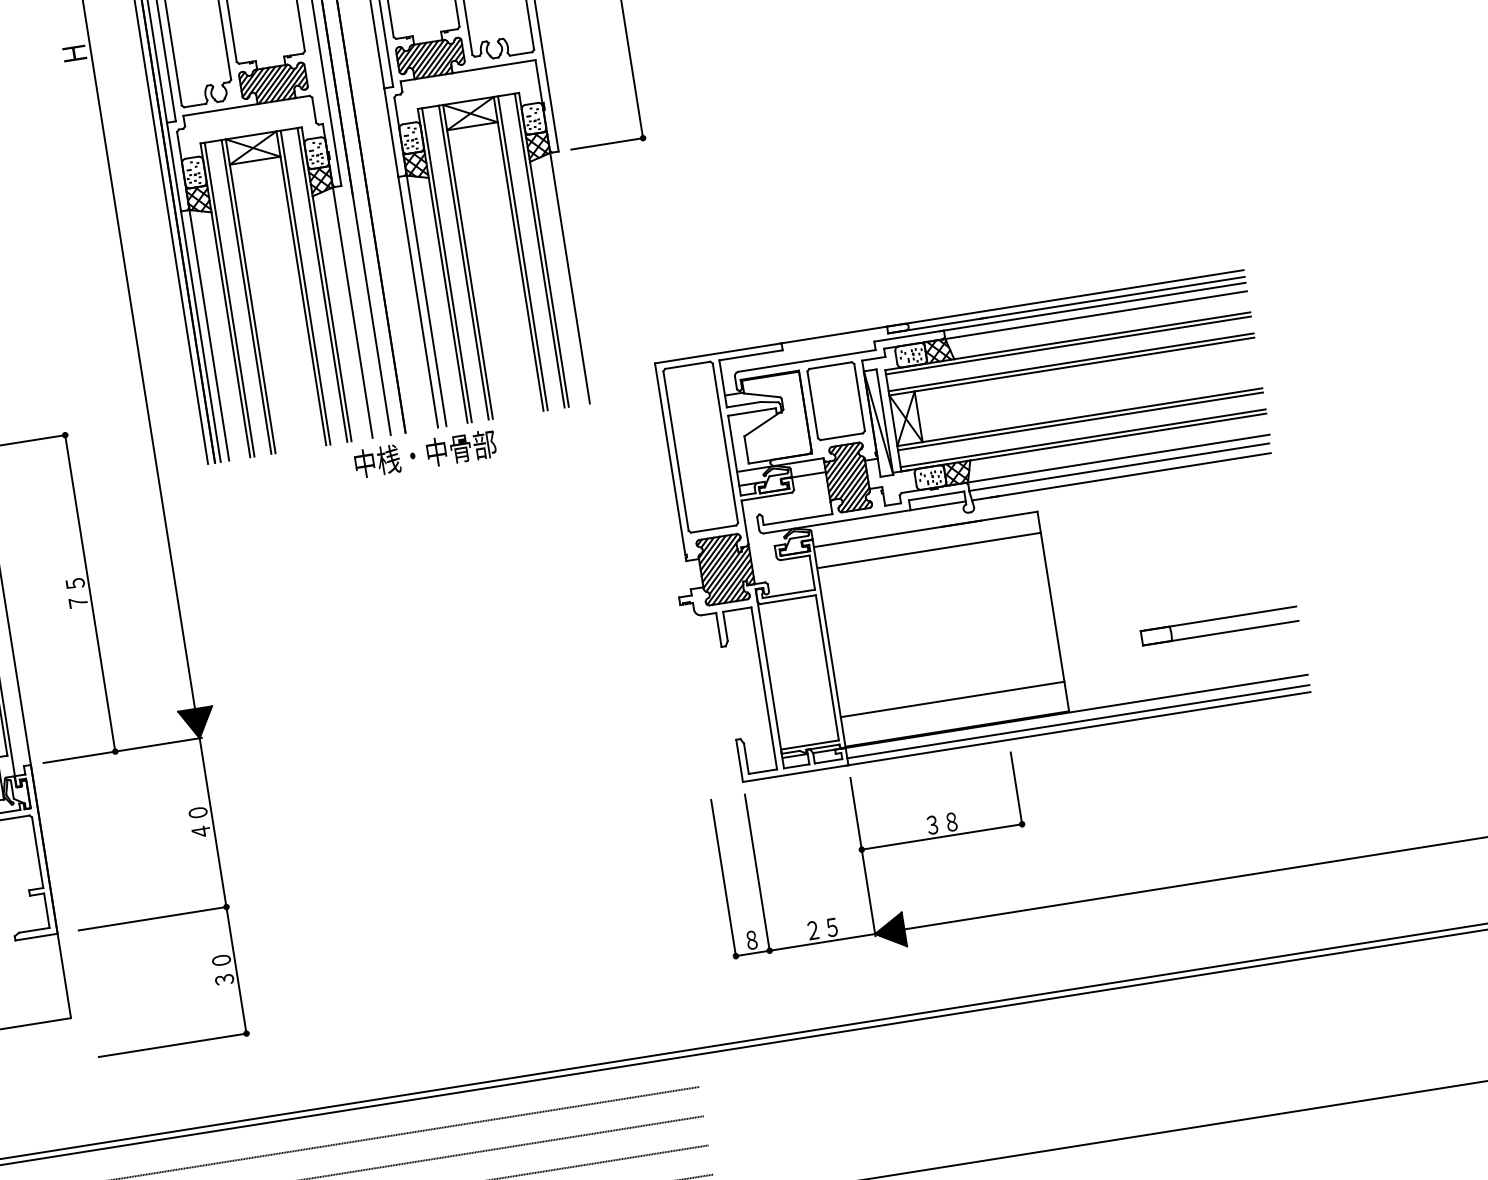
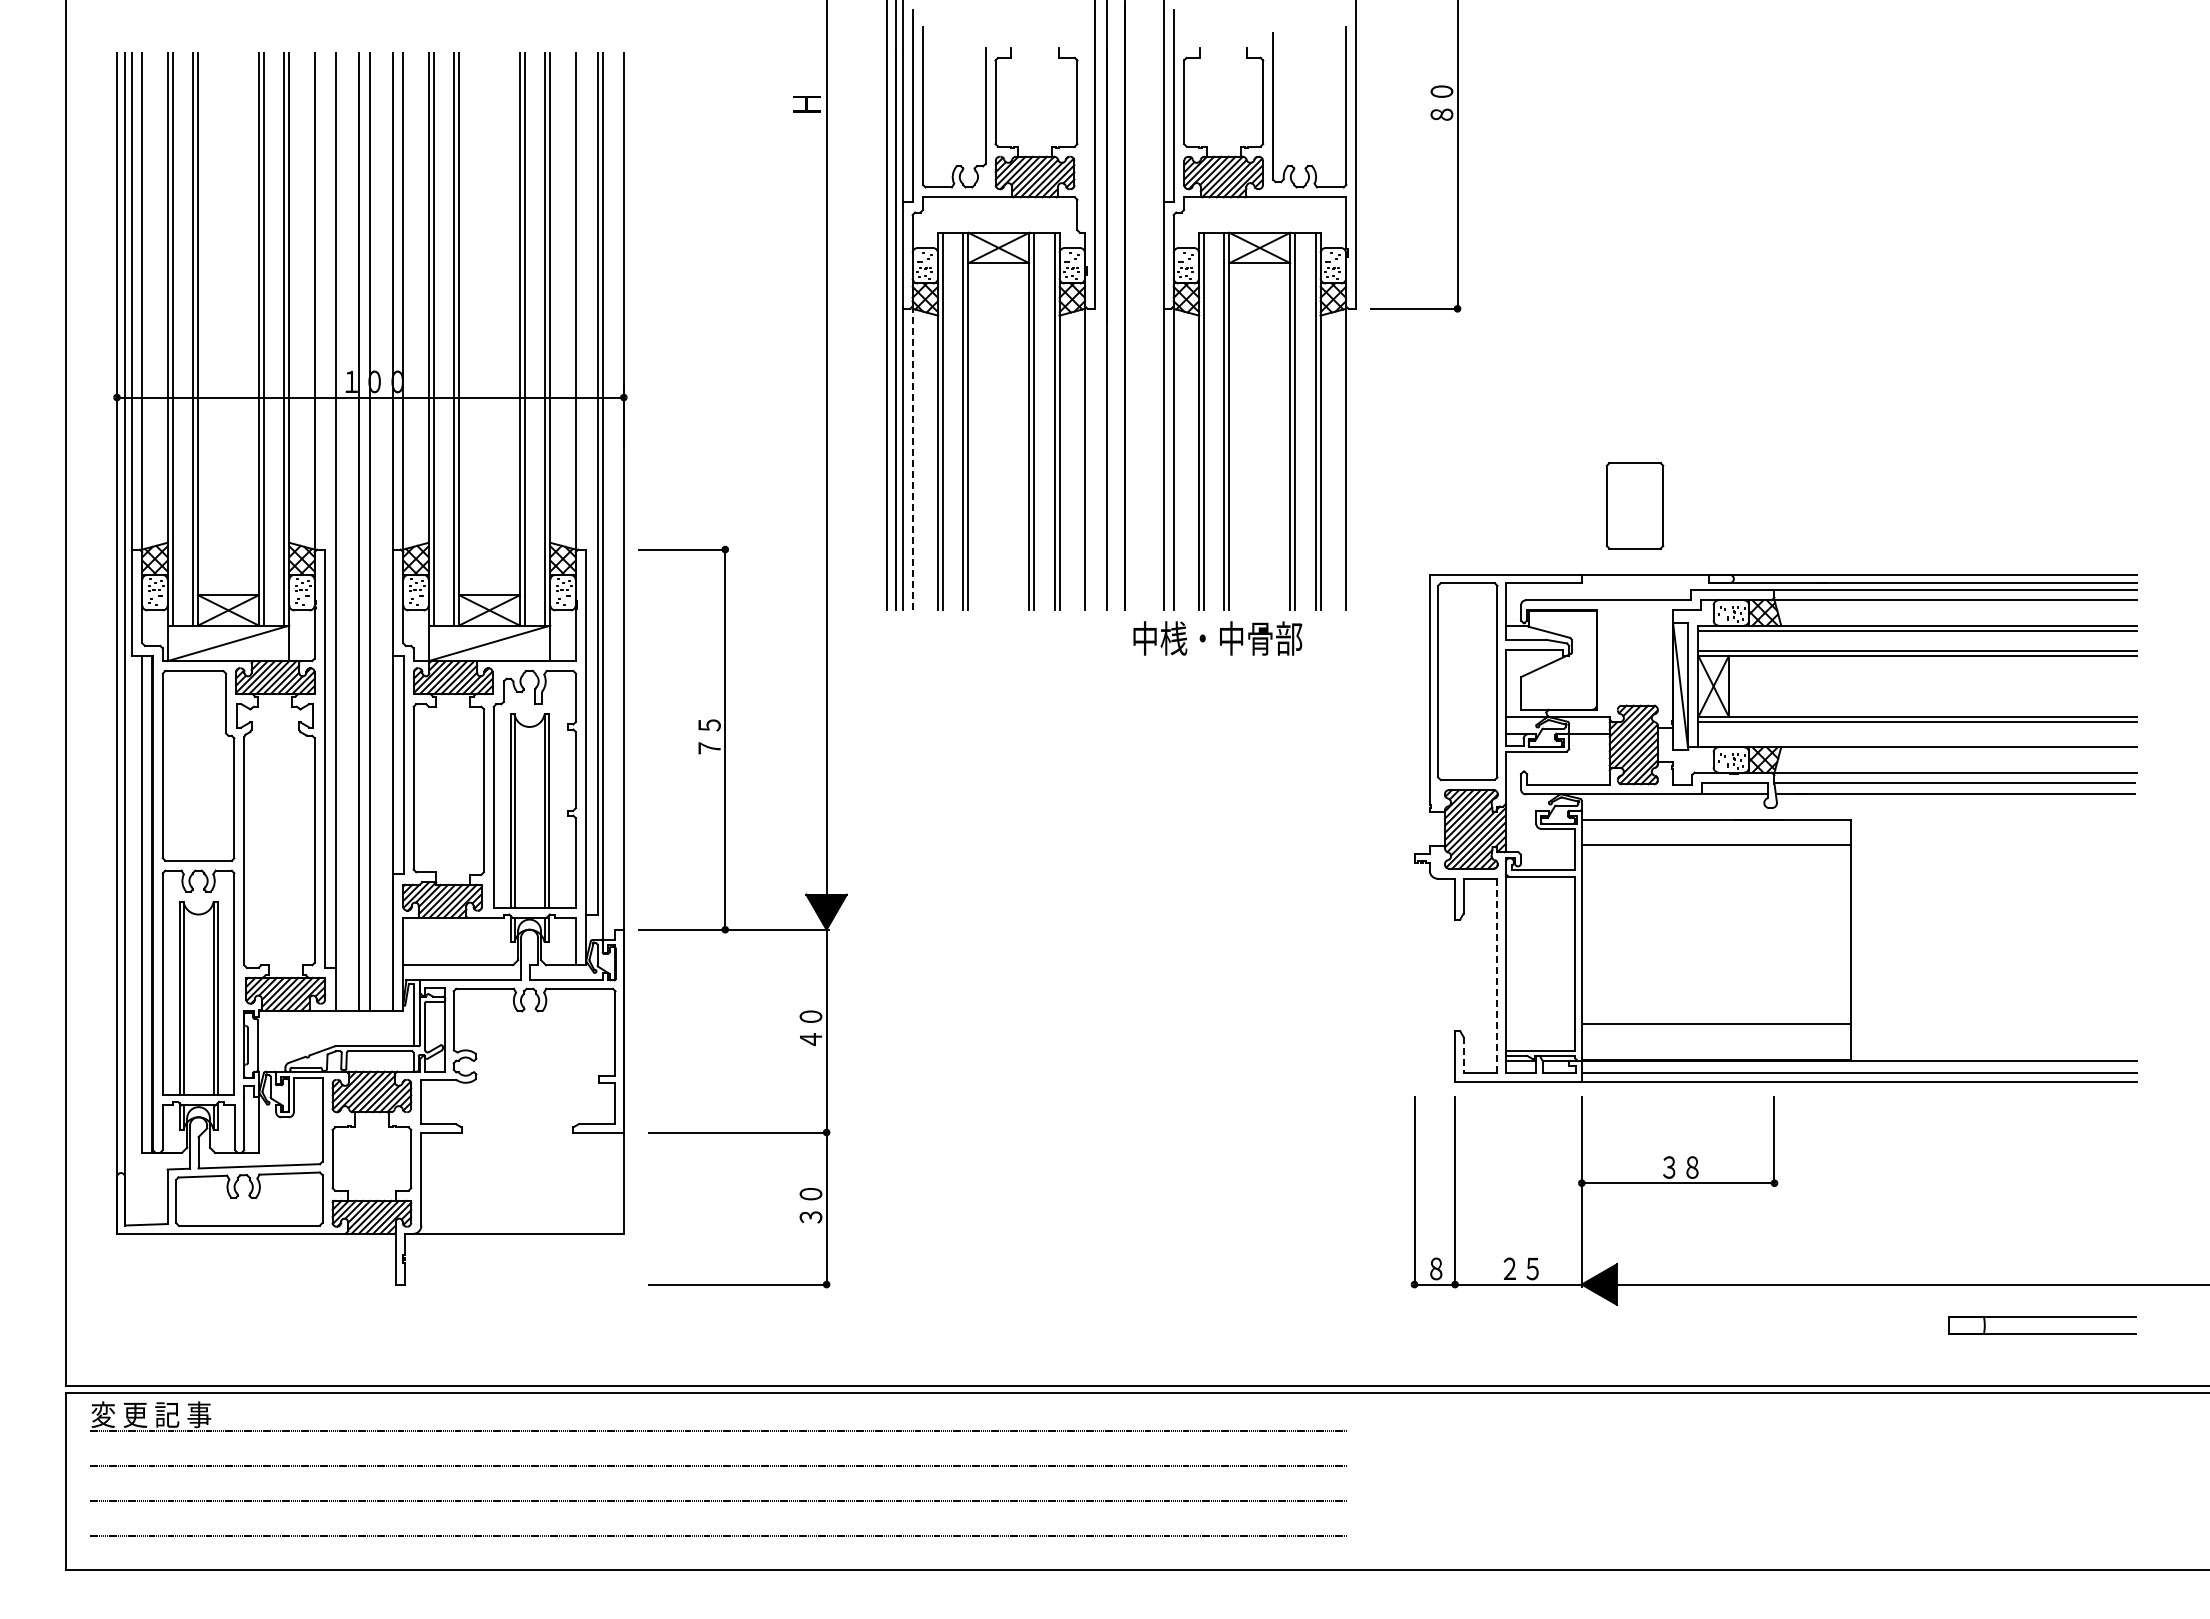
line: (209, 334) -> (912, 458), solid -> dashed
part: (835, 400) -> (1634, 505), moved
line: (1083, 438) -> (1917, 742), removed
text: (425, 454) -> (1217, 638), moved
part: (1218, 619) -> (2042, 1317), moved
line: (764, 687) -> (1497, 975), solid -> dashed
line: (746, 758) -> (1463, 1055), solid -> dashed

